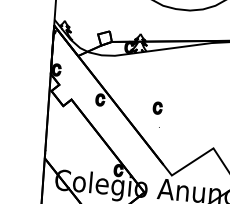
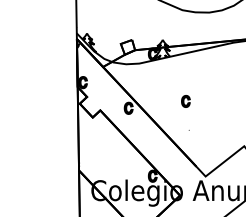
part: (157, 108) -> (185, 101), moved

